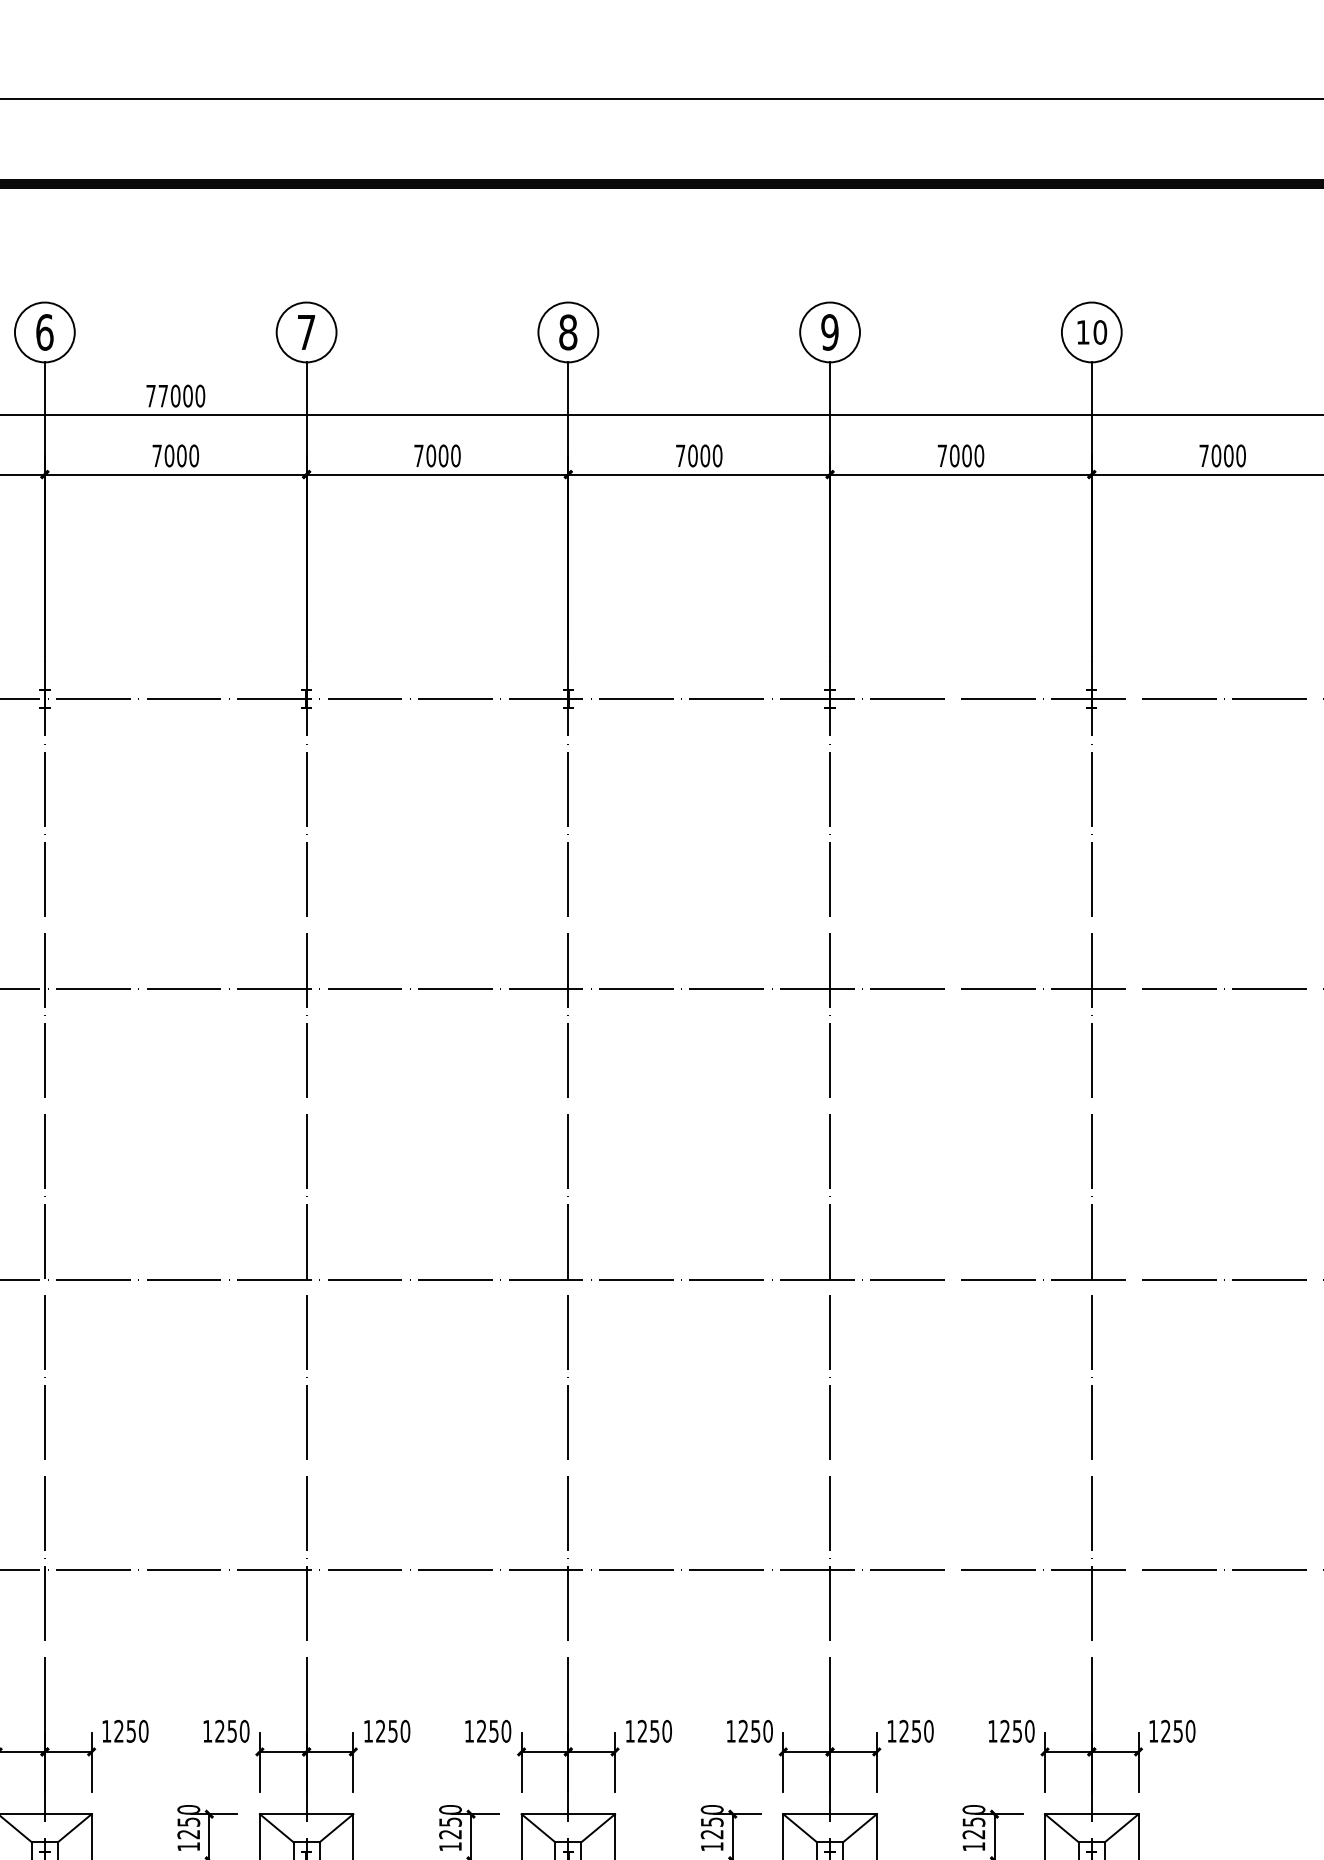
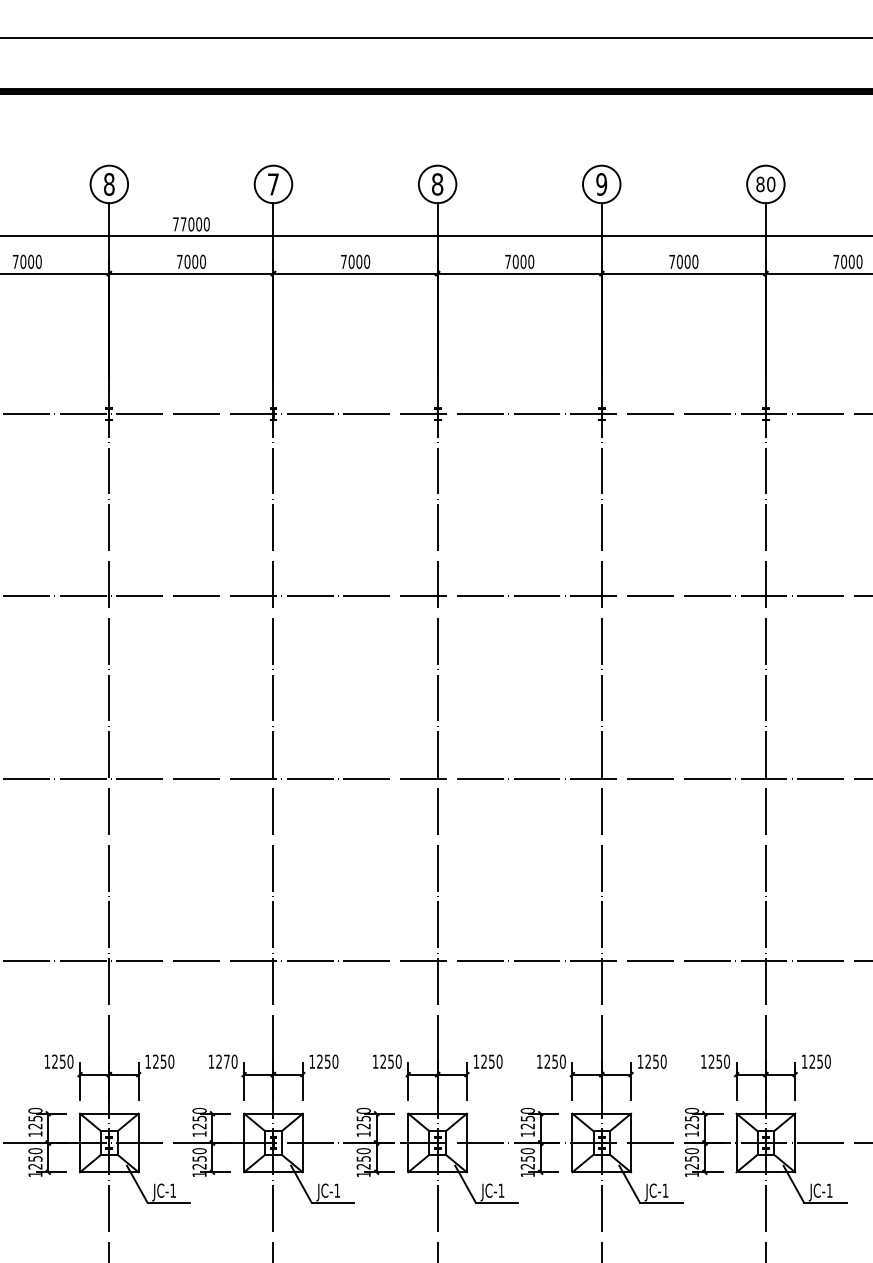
text: (45, 332) -> (109, 184), 6 -> 8
text: (1083, 332) -> (760, 184), 10 -> 80
text: (231, 1730) -> (226, 1061), 1250 -> 1270

